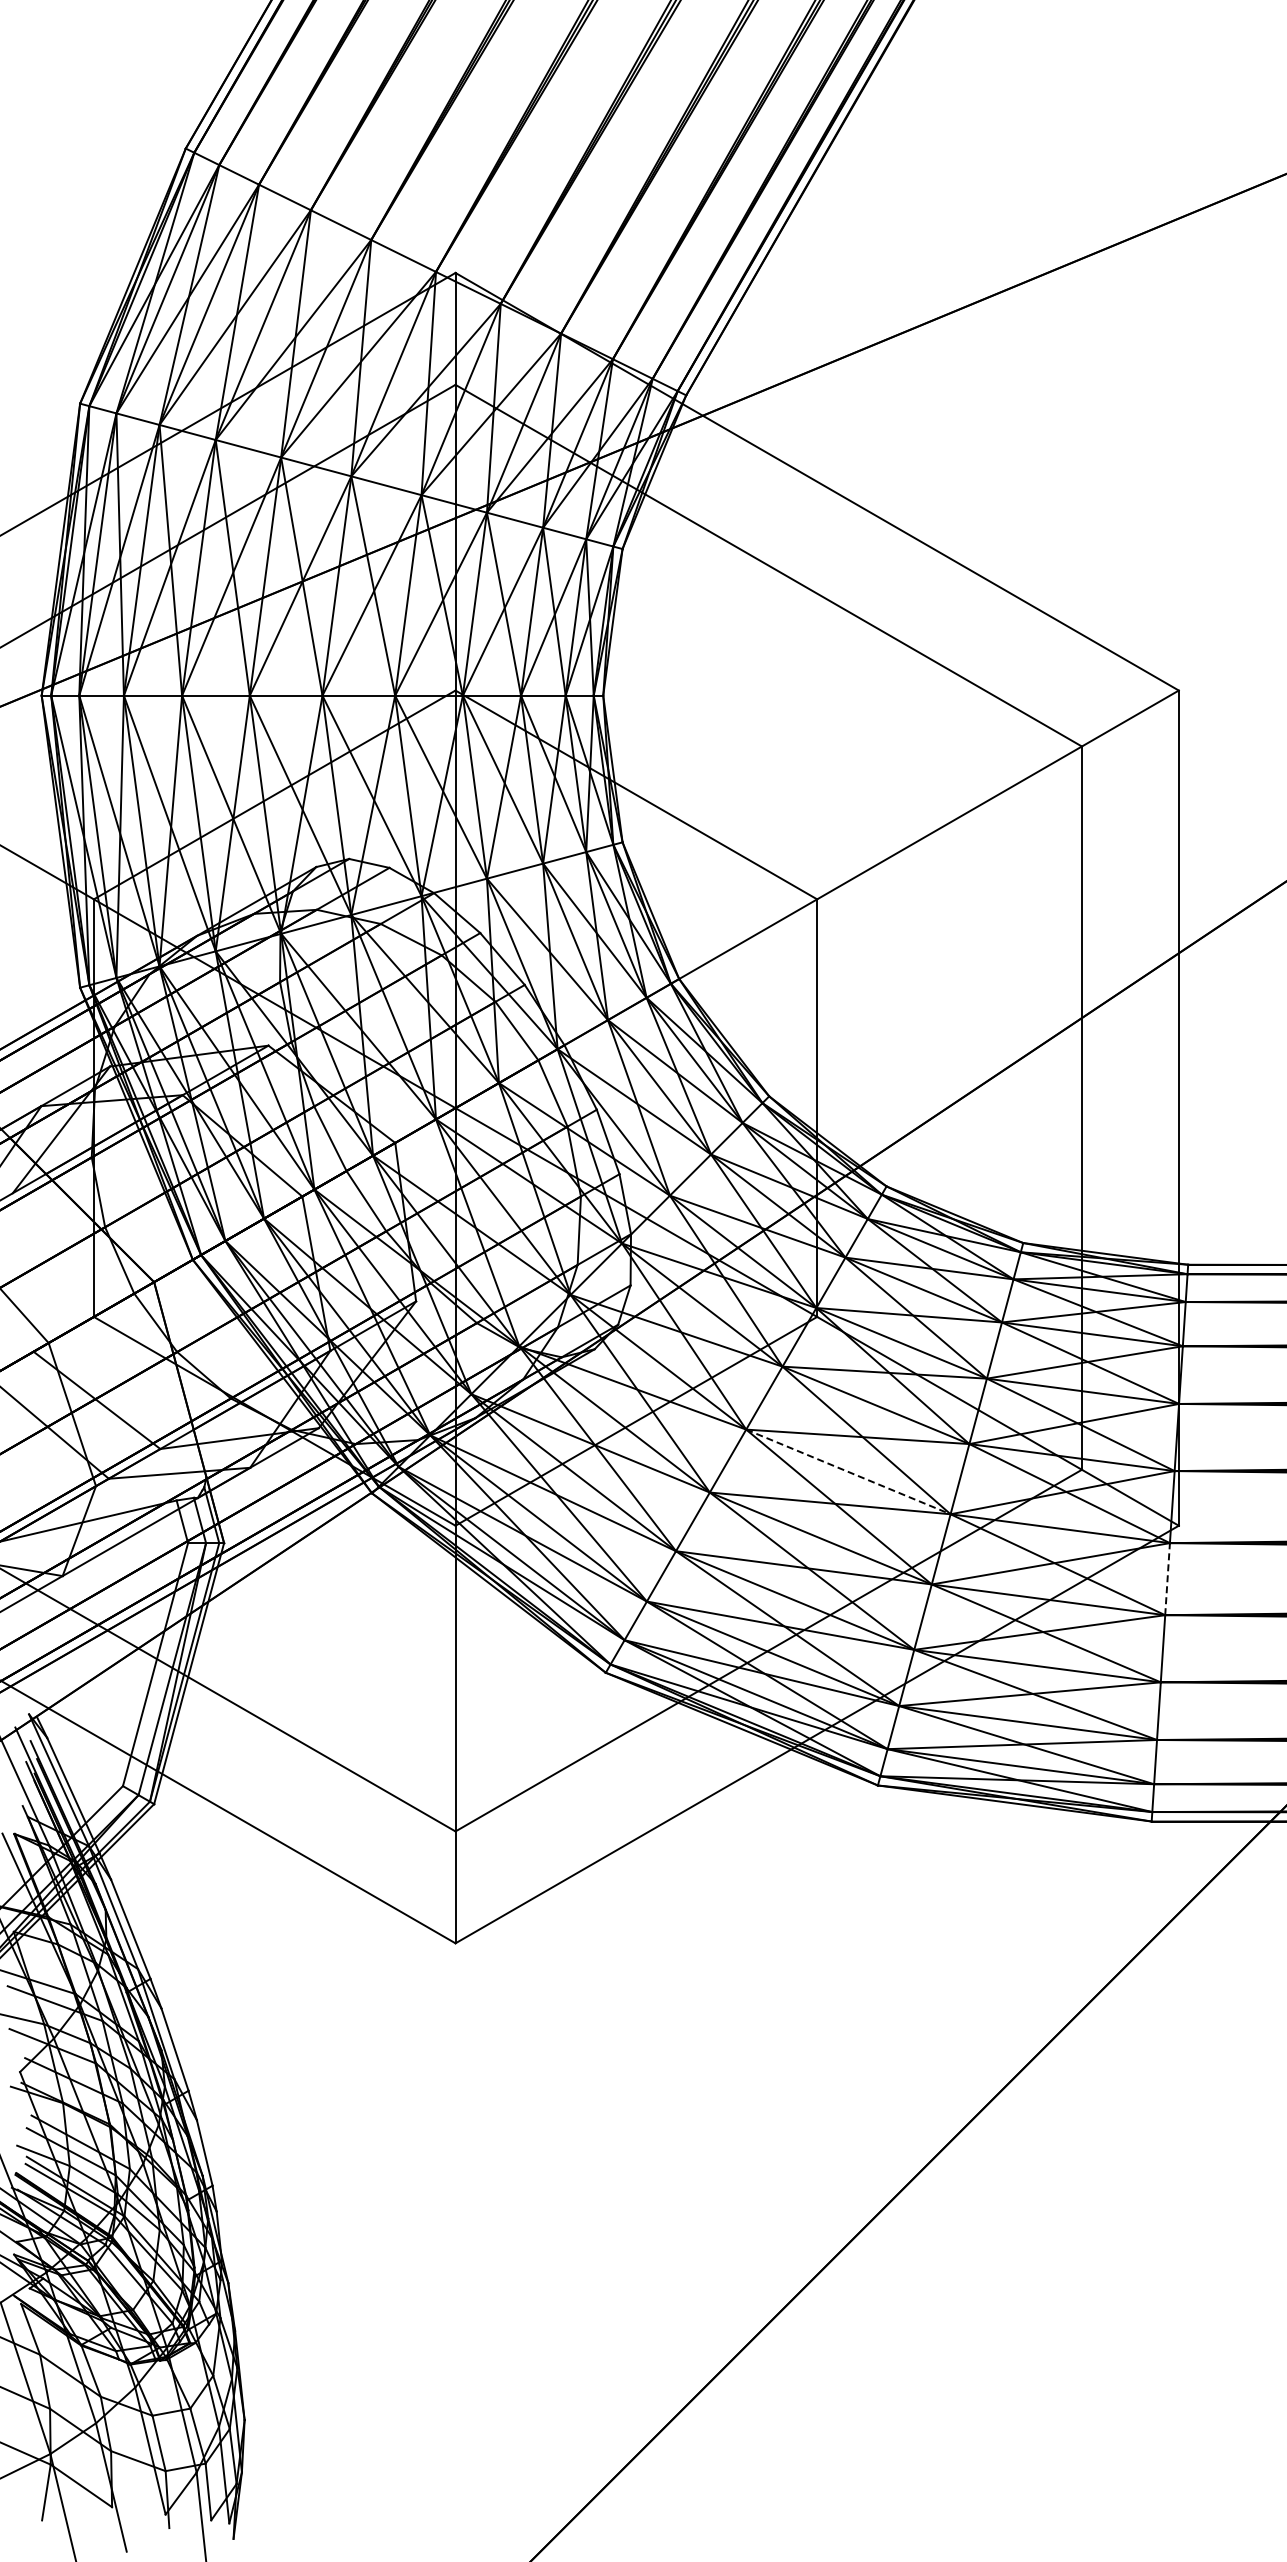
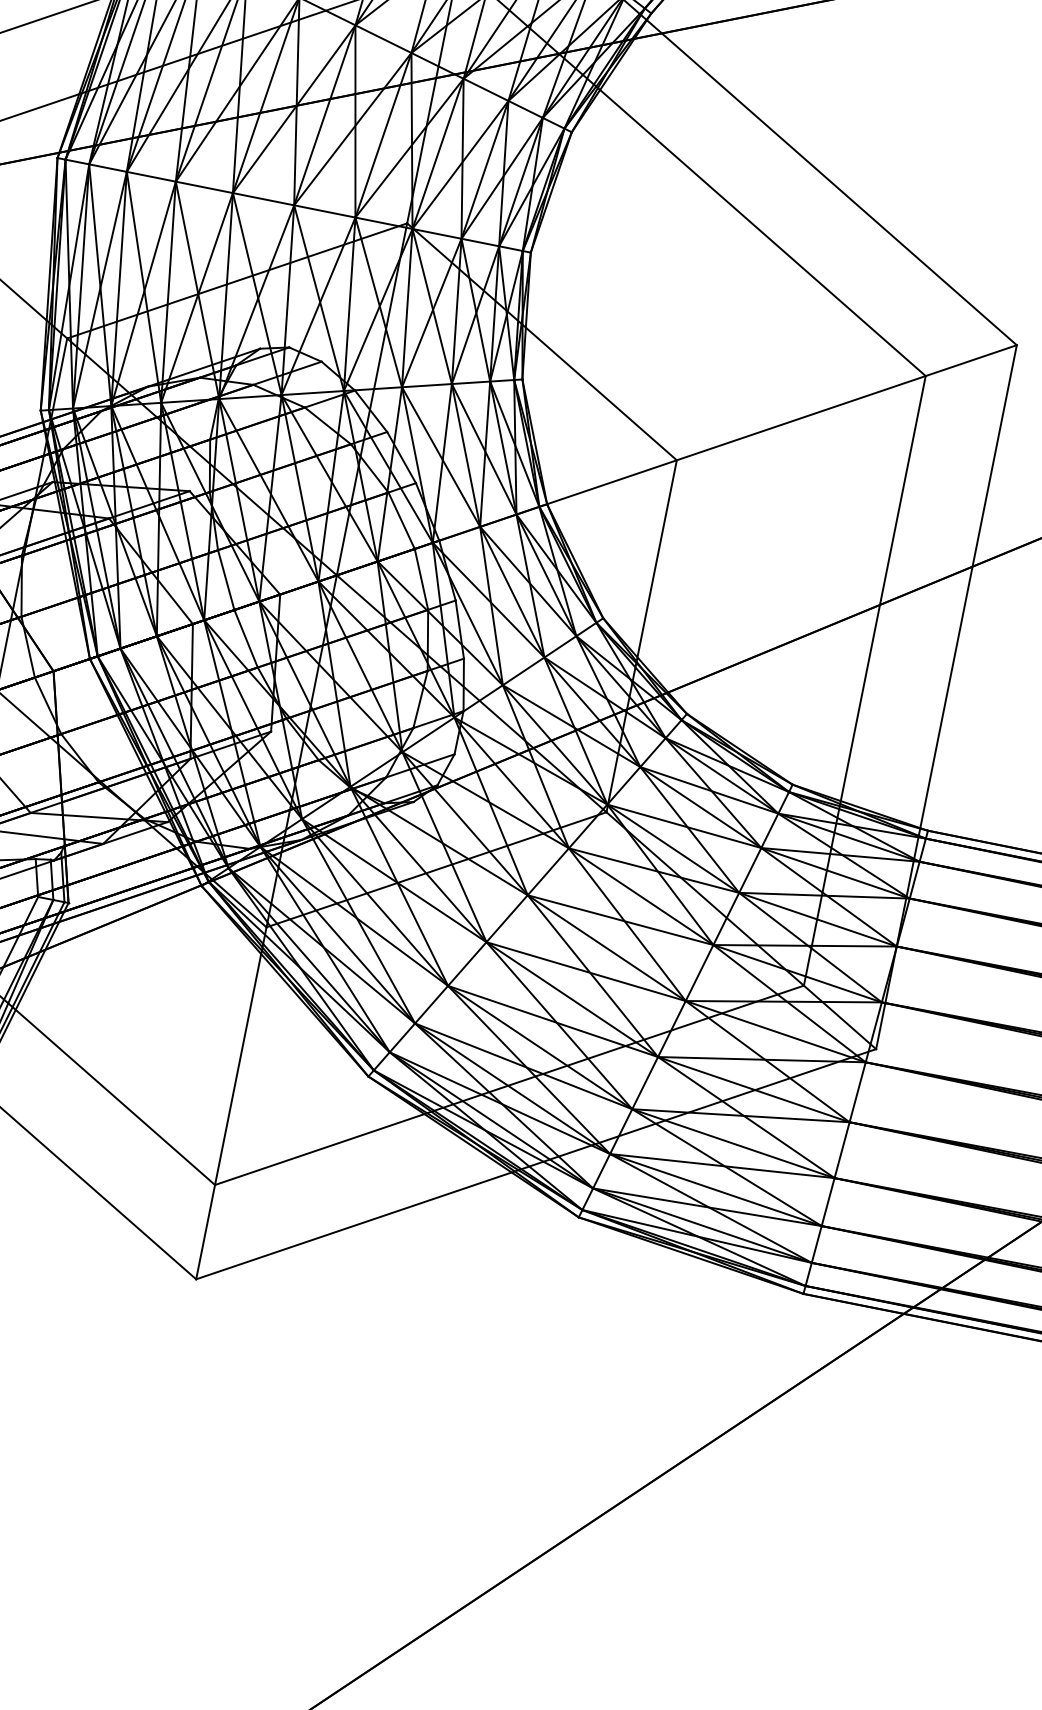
line: (848, 1471) -> (606, 947), dashed -> solid
line: (1167, 1578) -> (857, 1091), dashed -> solid

